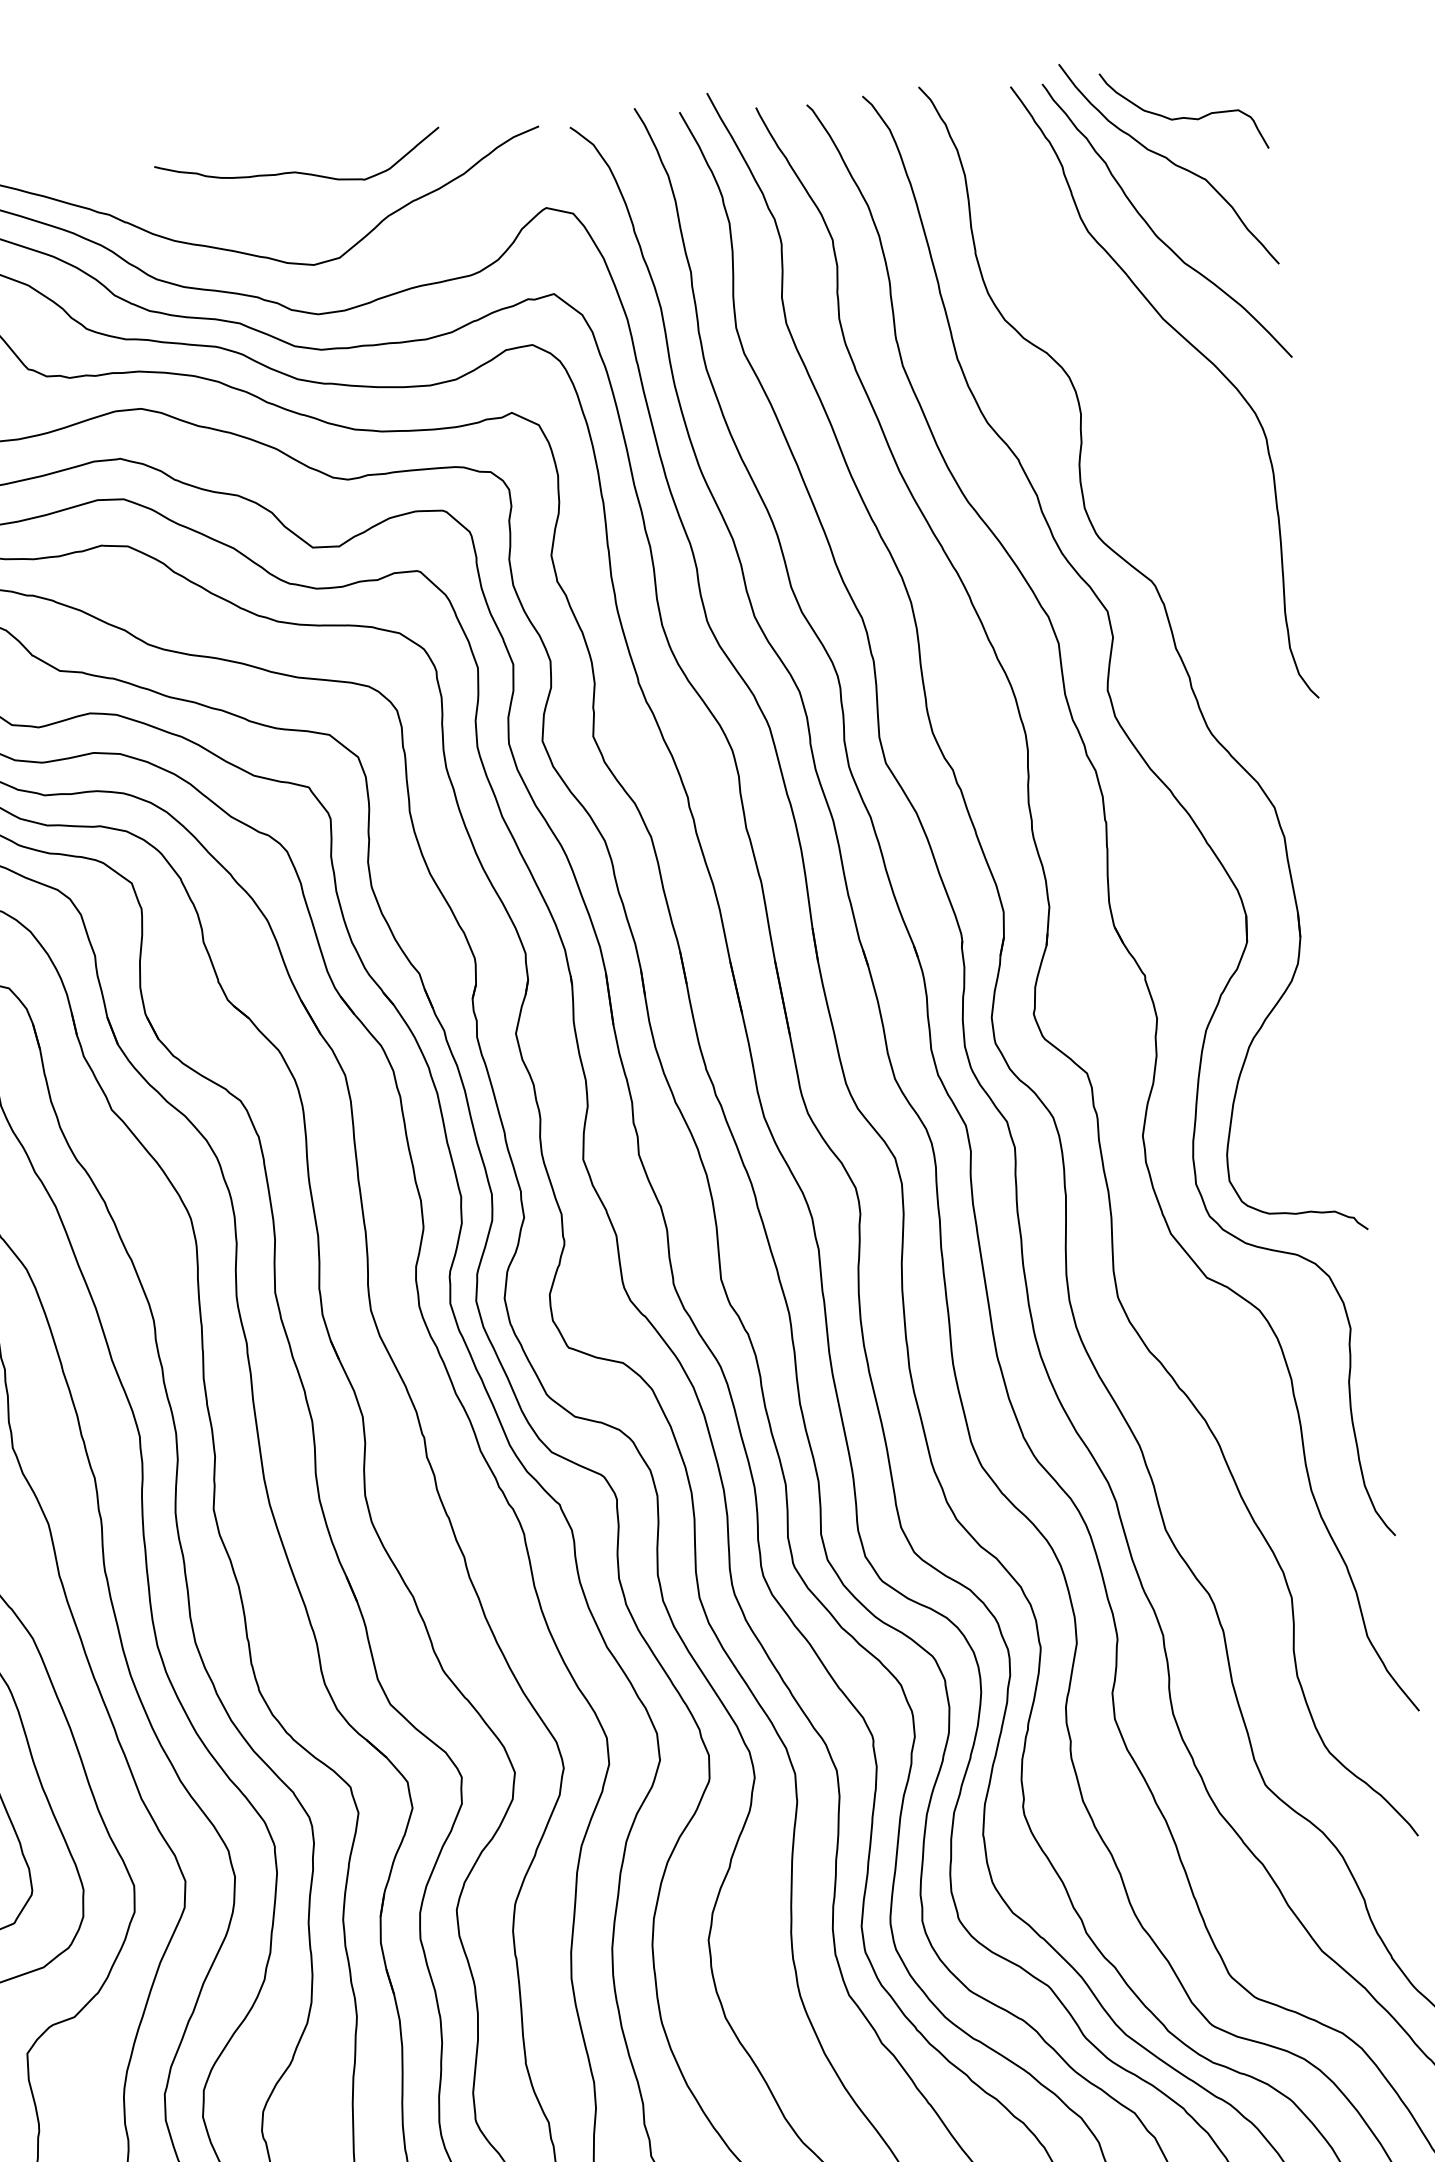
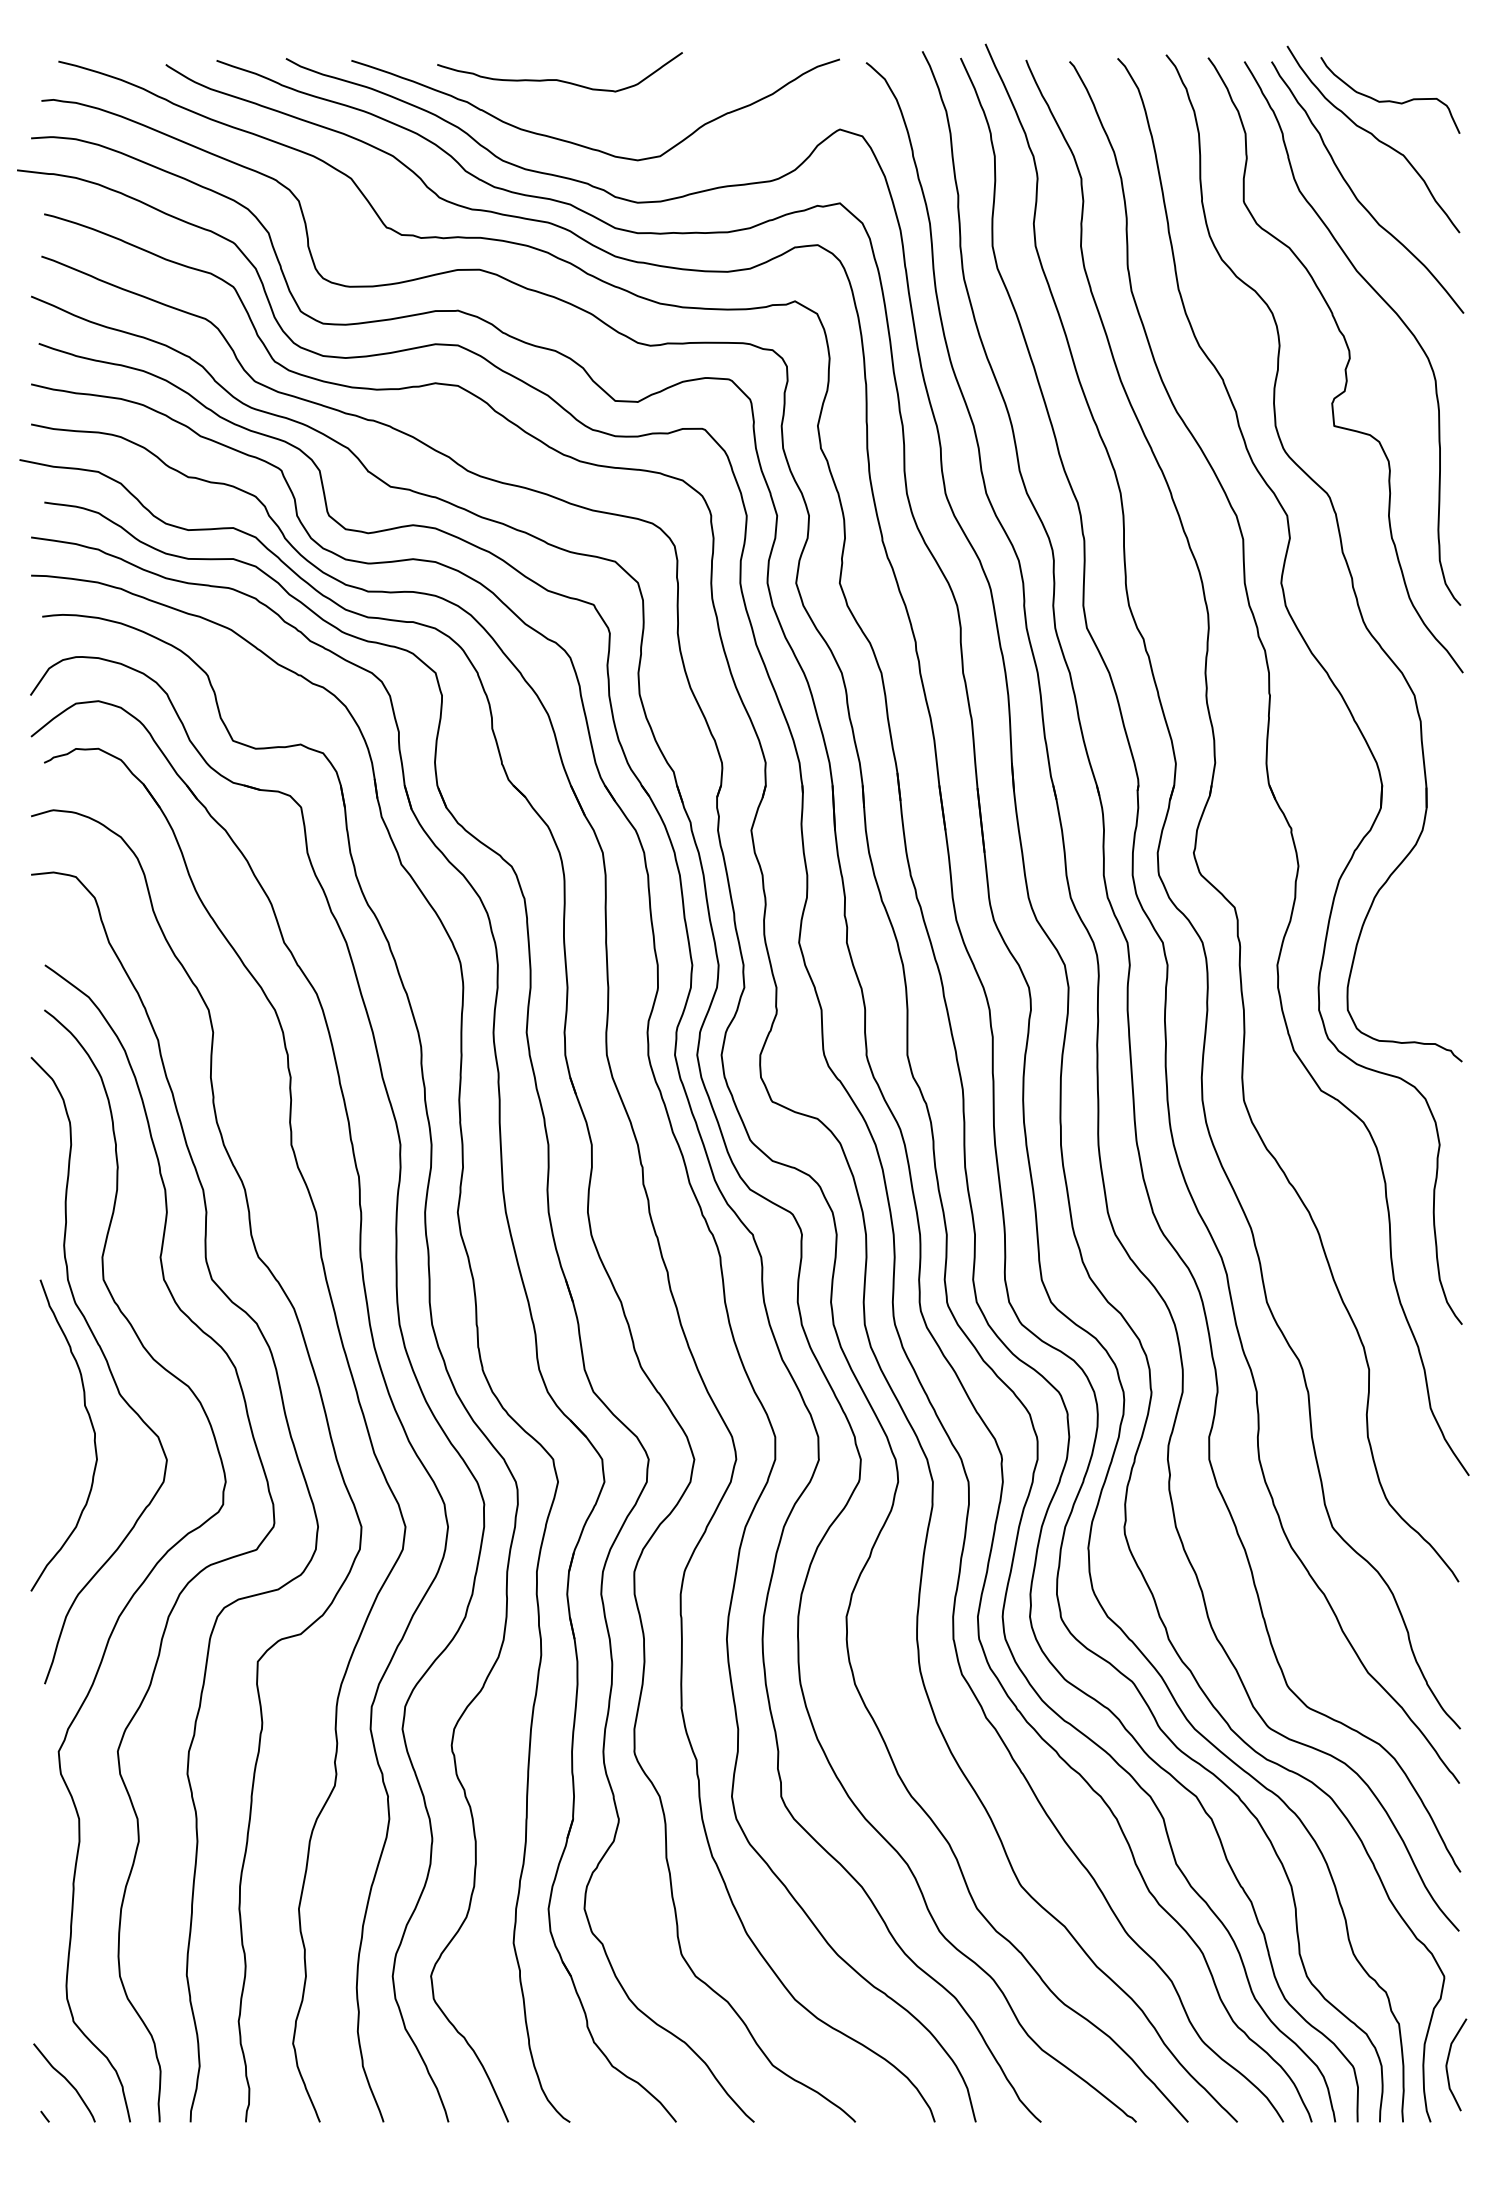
curve: (298, 171) -> (559, 79), moved
curve: (1159, 435) -> (1344, 369), added

